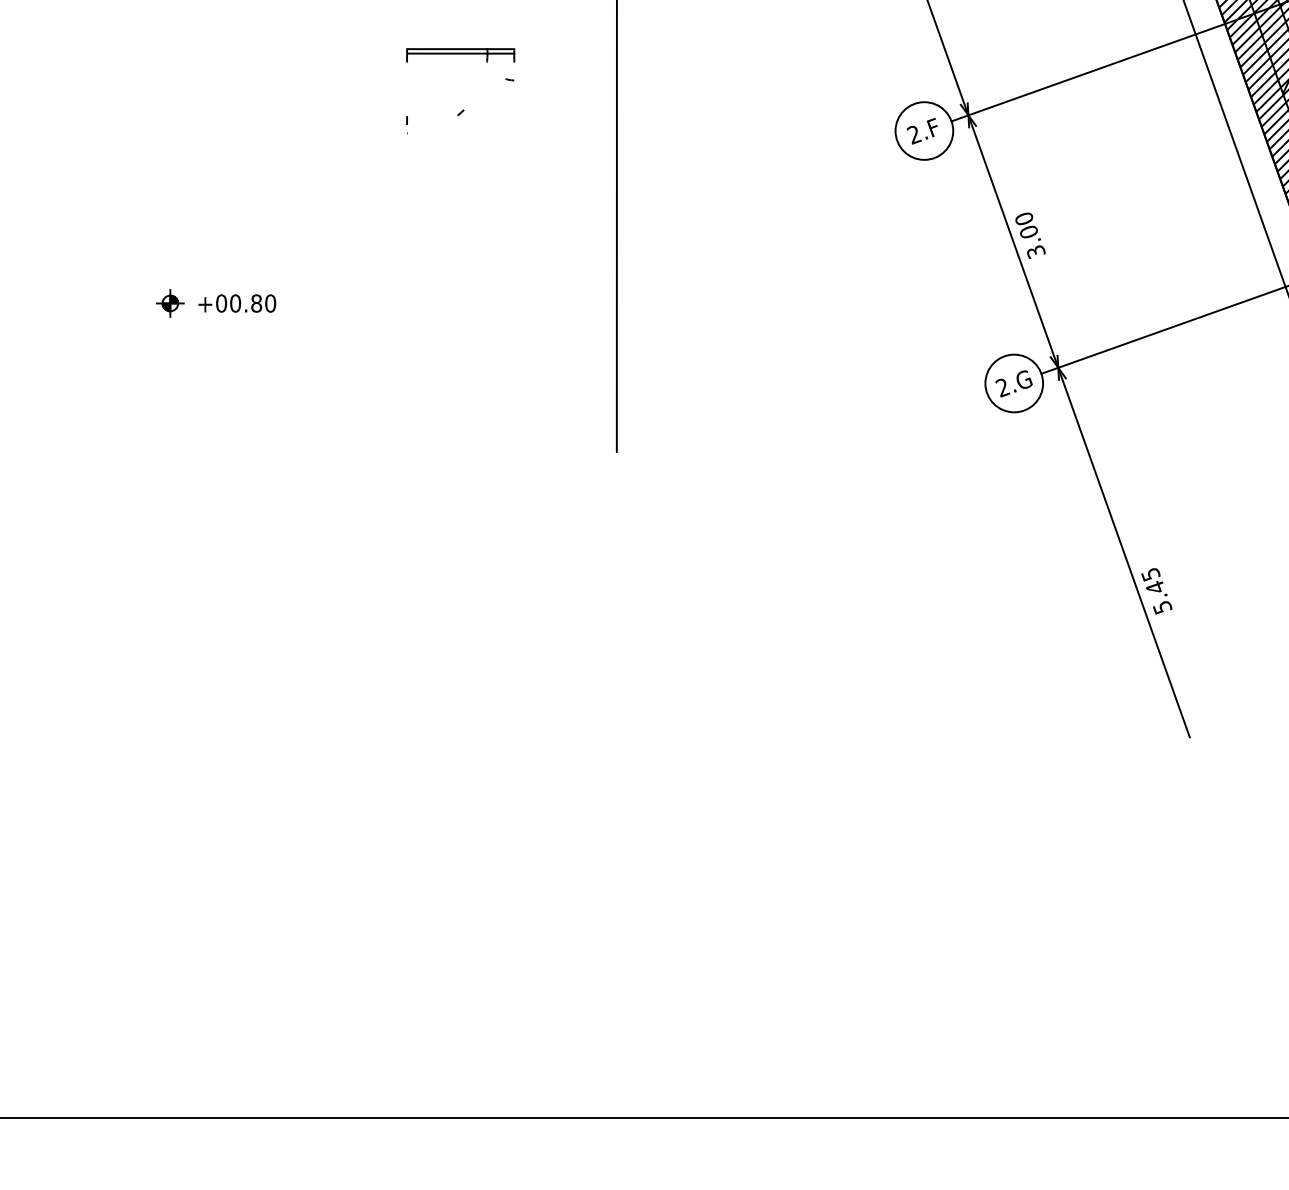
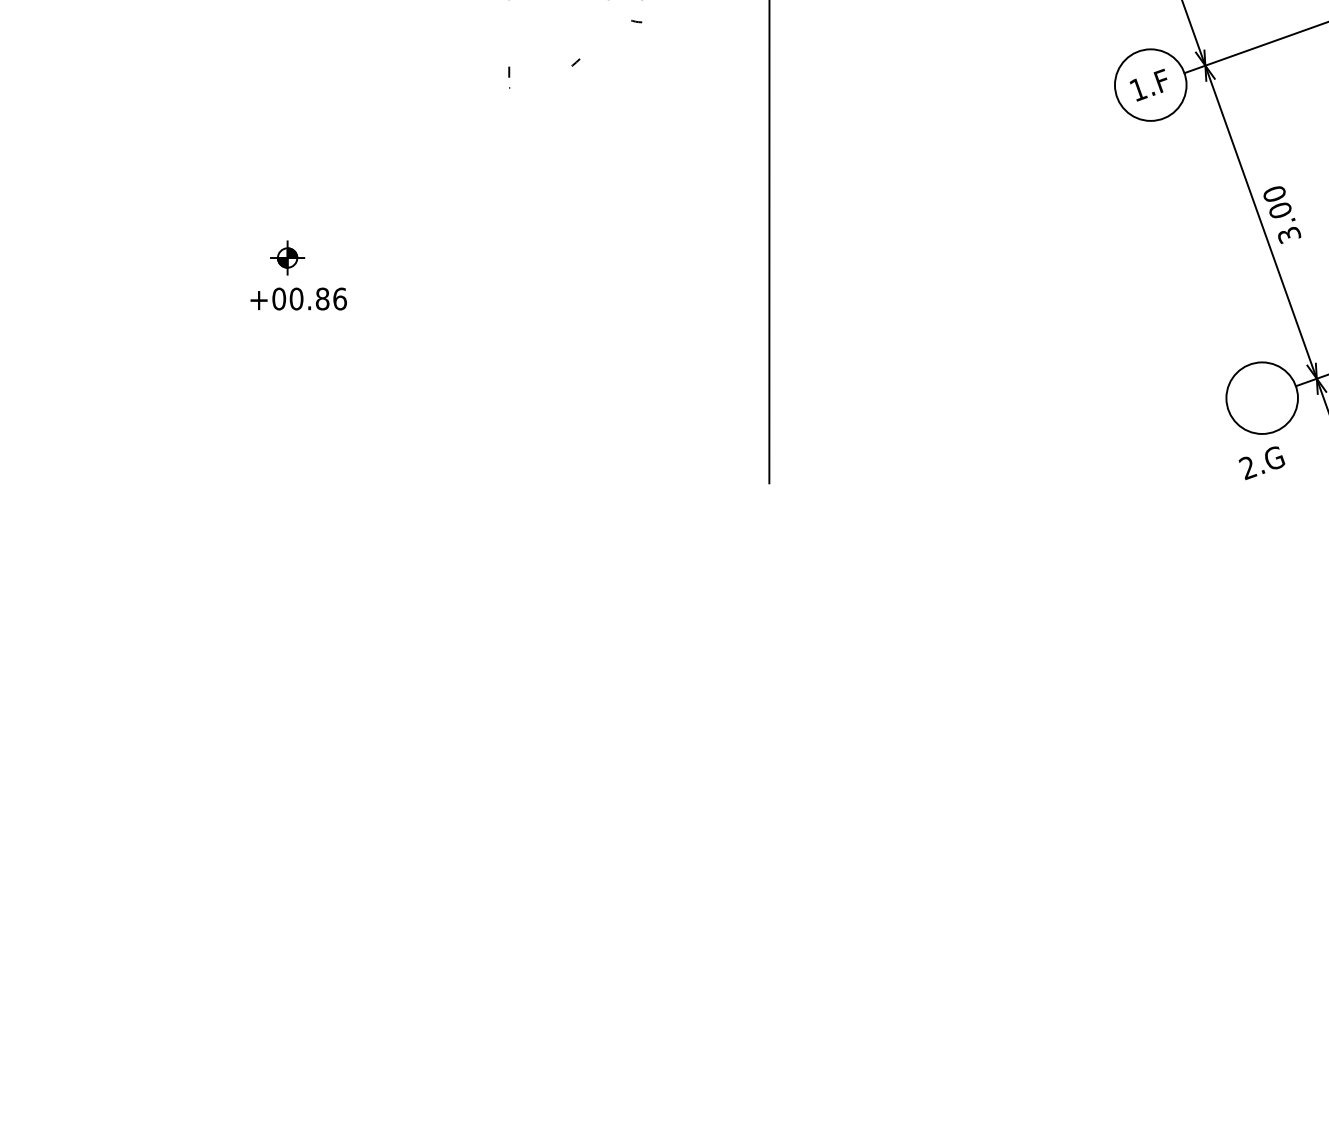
text: (914, 134) -> (1138, 89), 2.F -> 1.F
part: (170, 303) -> (287, 258), moved
text: (270, 303) -> (339, 298), +00.80 -> +00.86
text: (1013, 383) -> (1261, 462), moved

